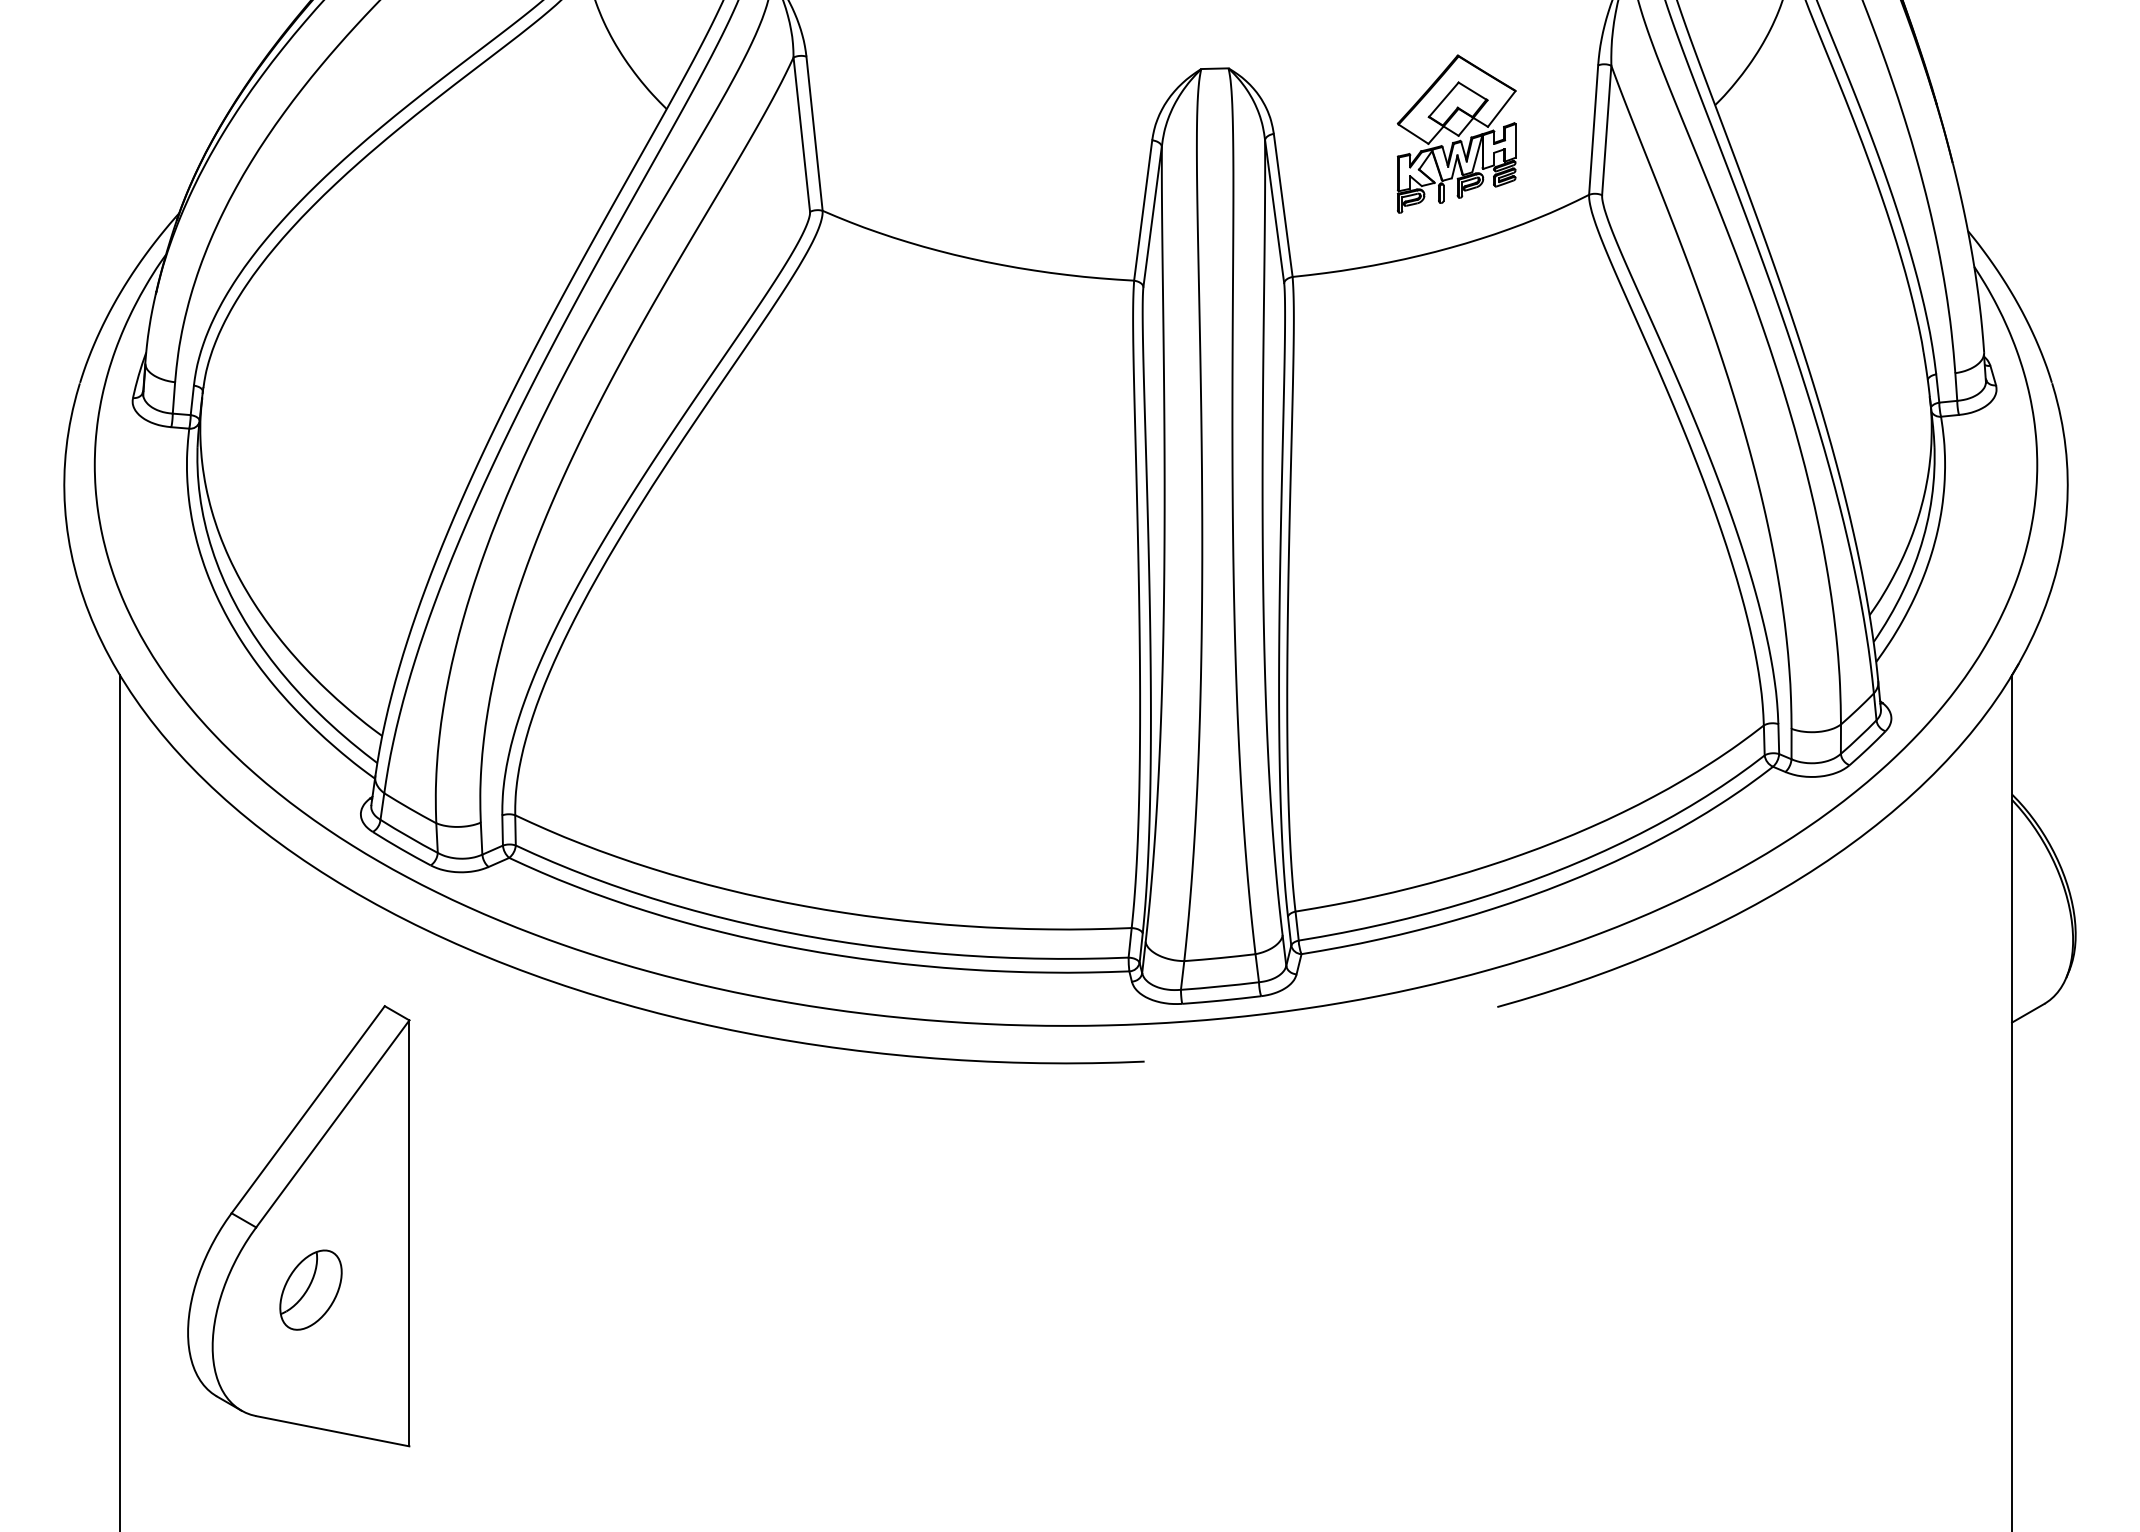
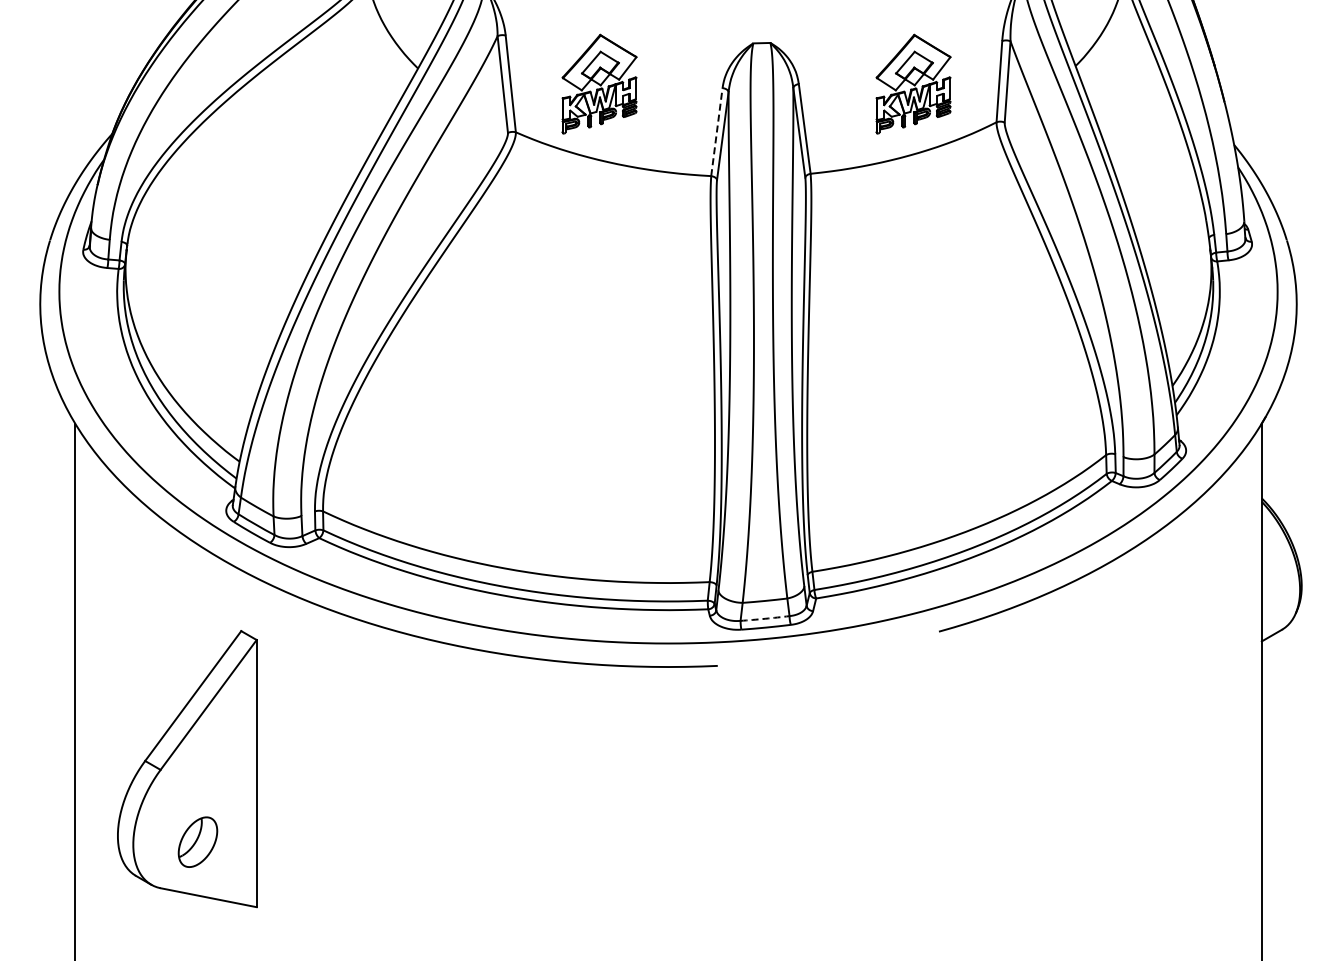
part: (955, 132) -> (599, 83), added
line: (1142, 209) -> (716, 131), solid -> dashed
arc: (1220, 986) -> (765, 618), solid -> dashed
part: (310, 1288) -> (197, 841), moved

